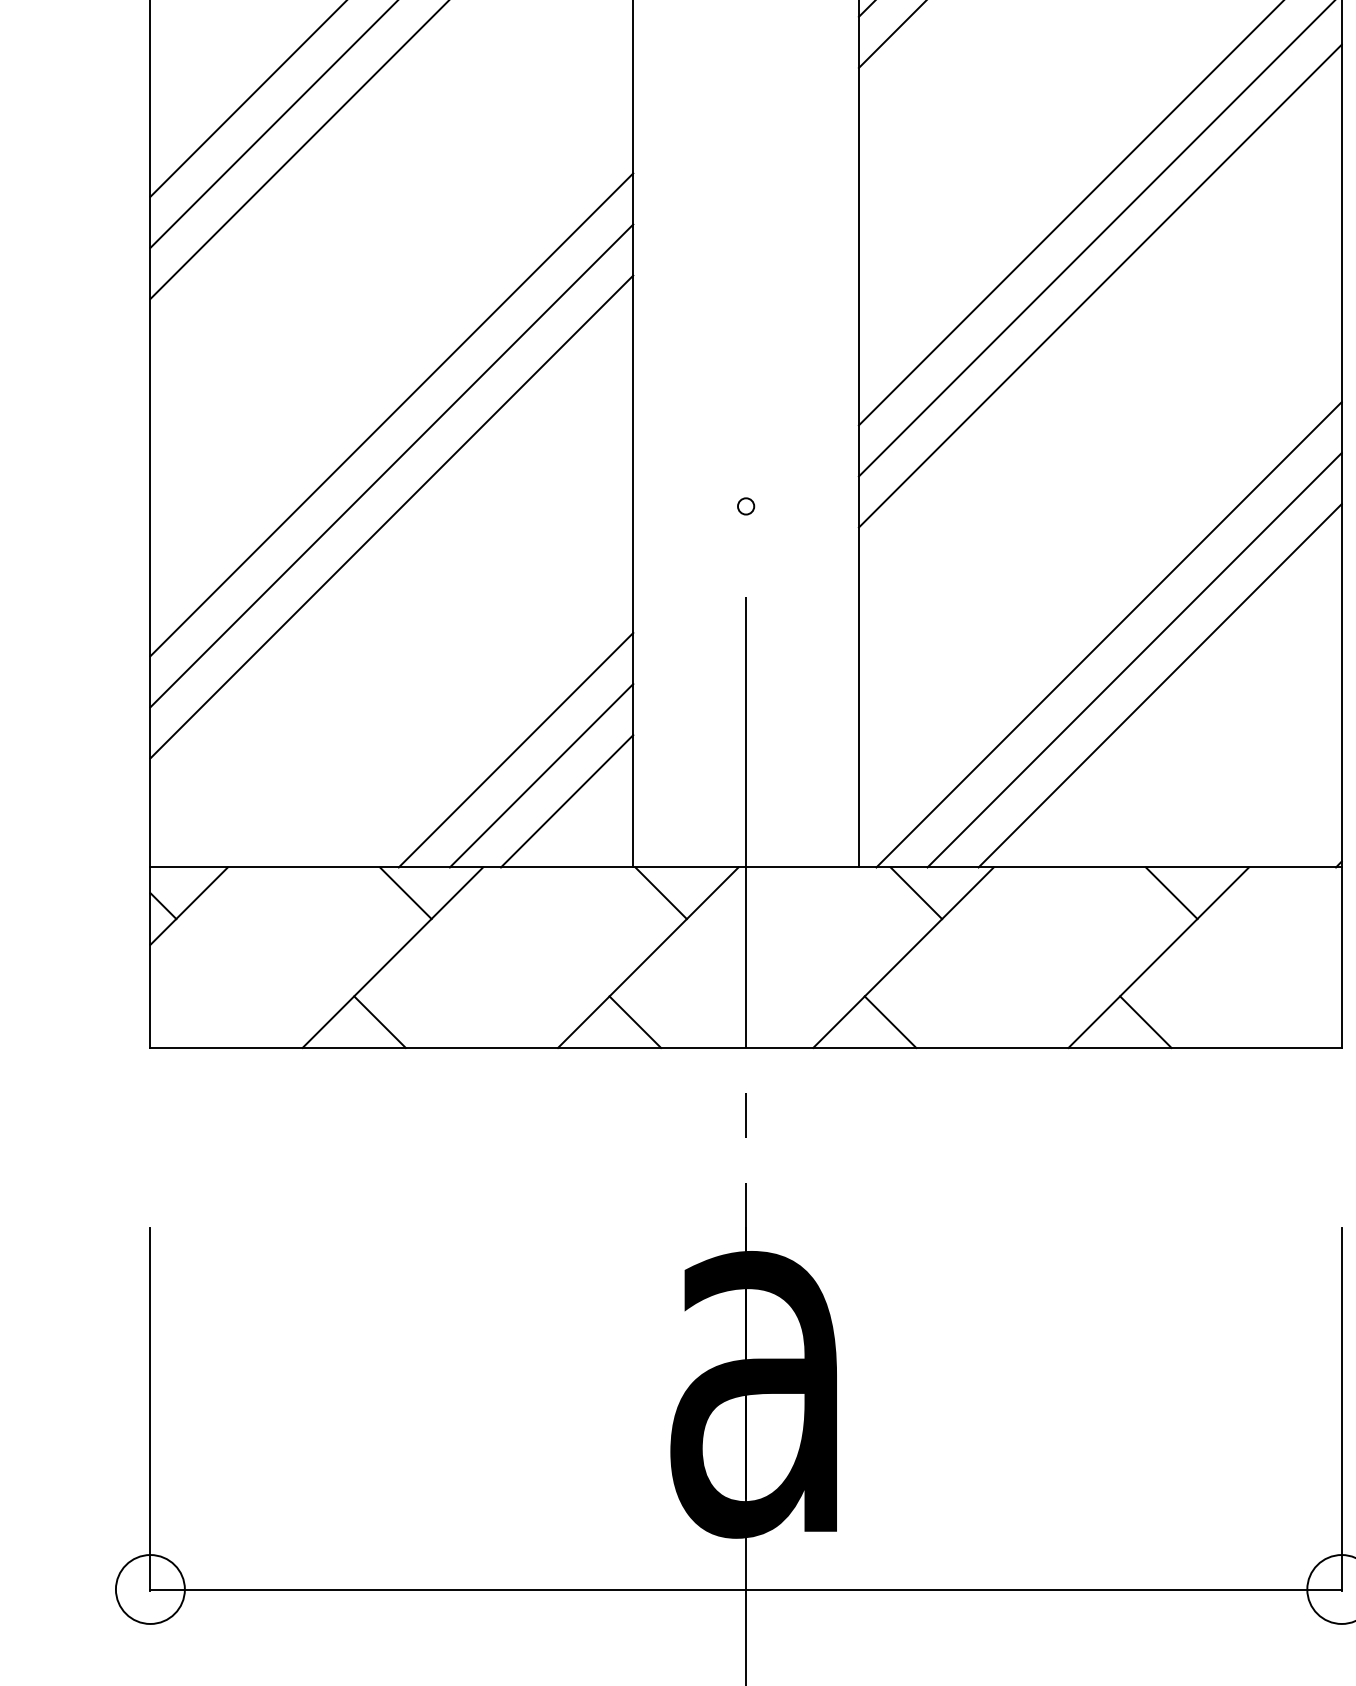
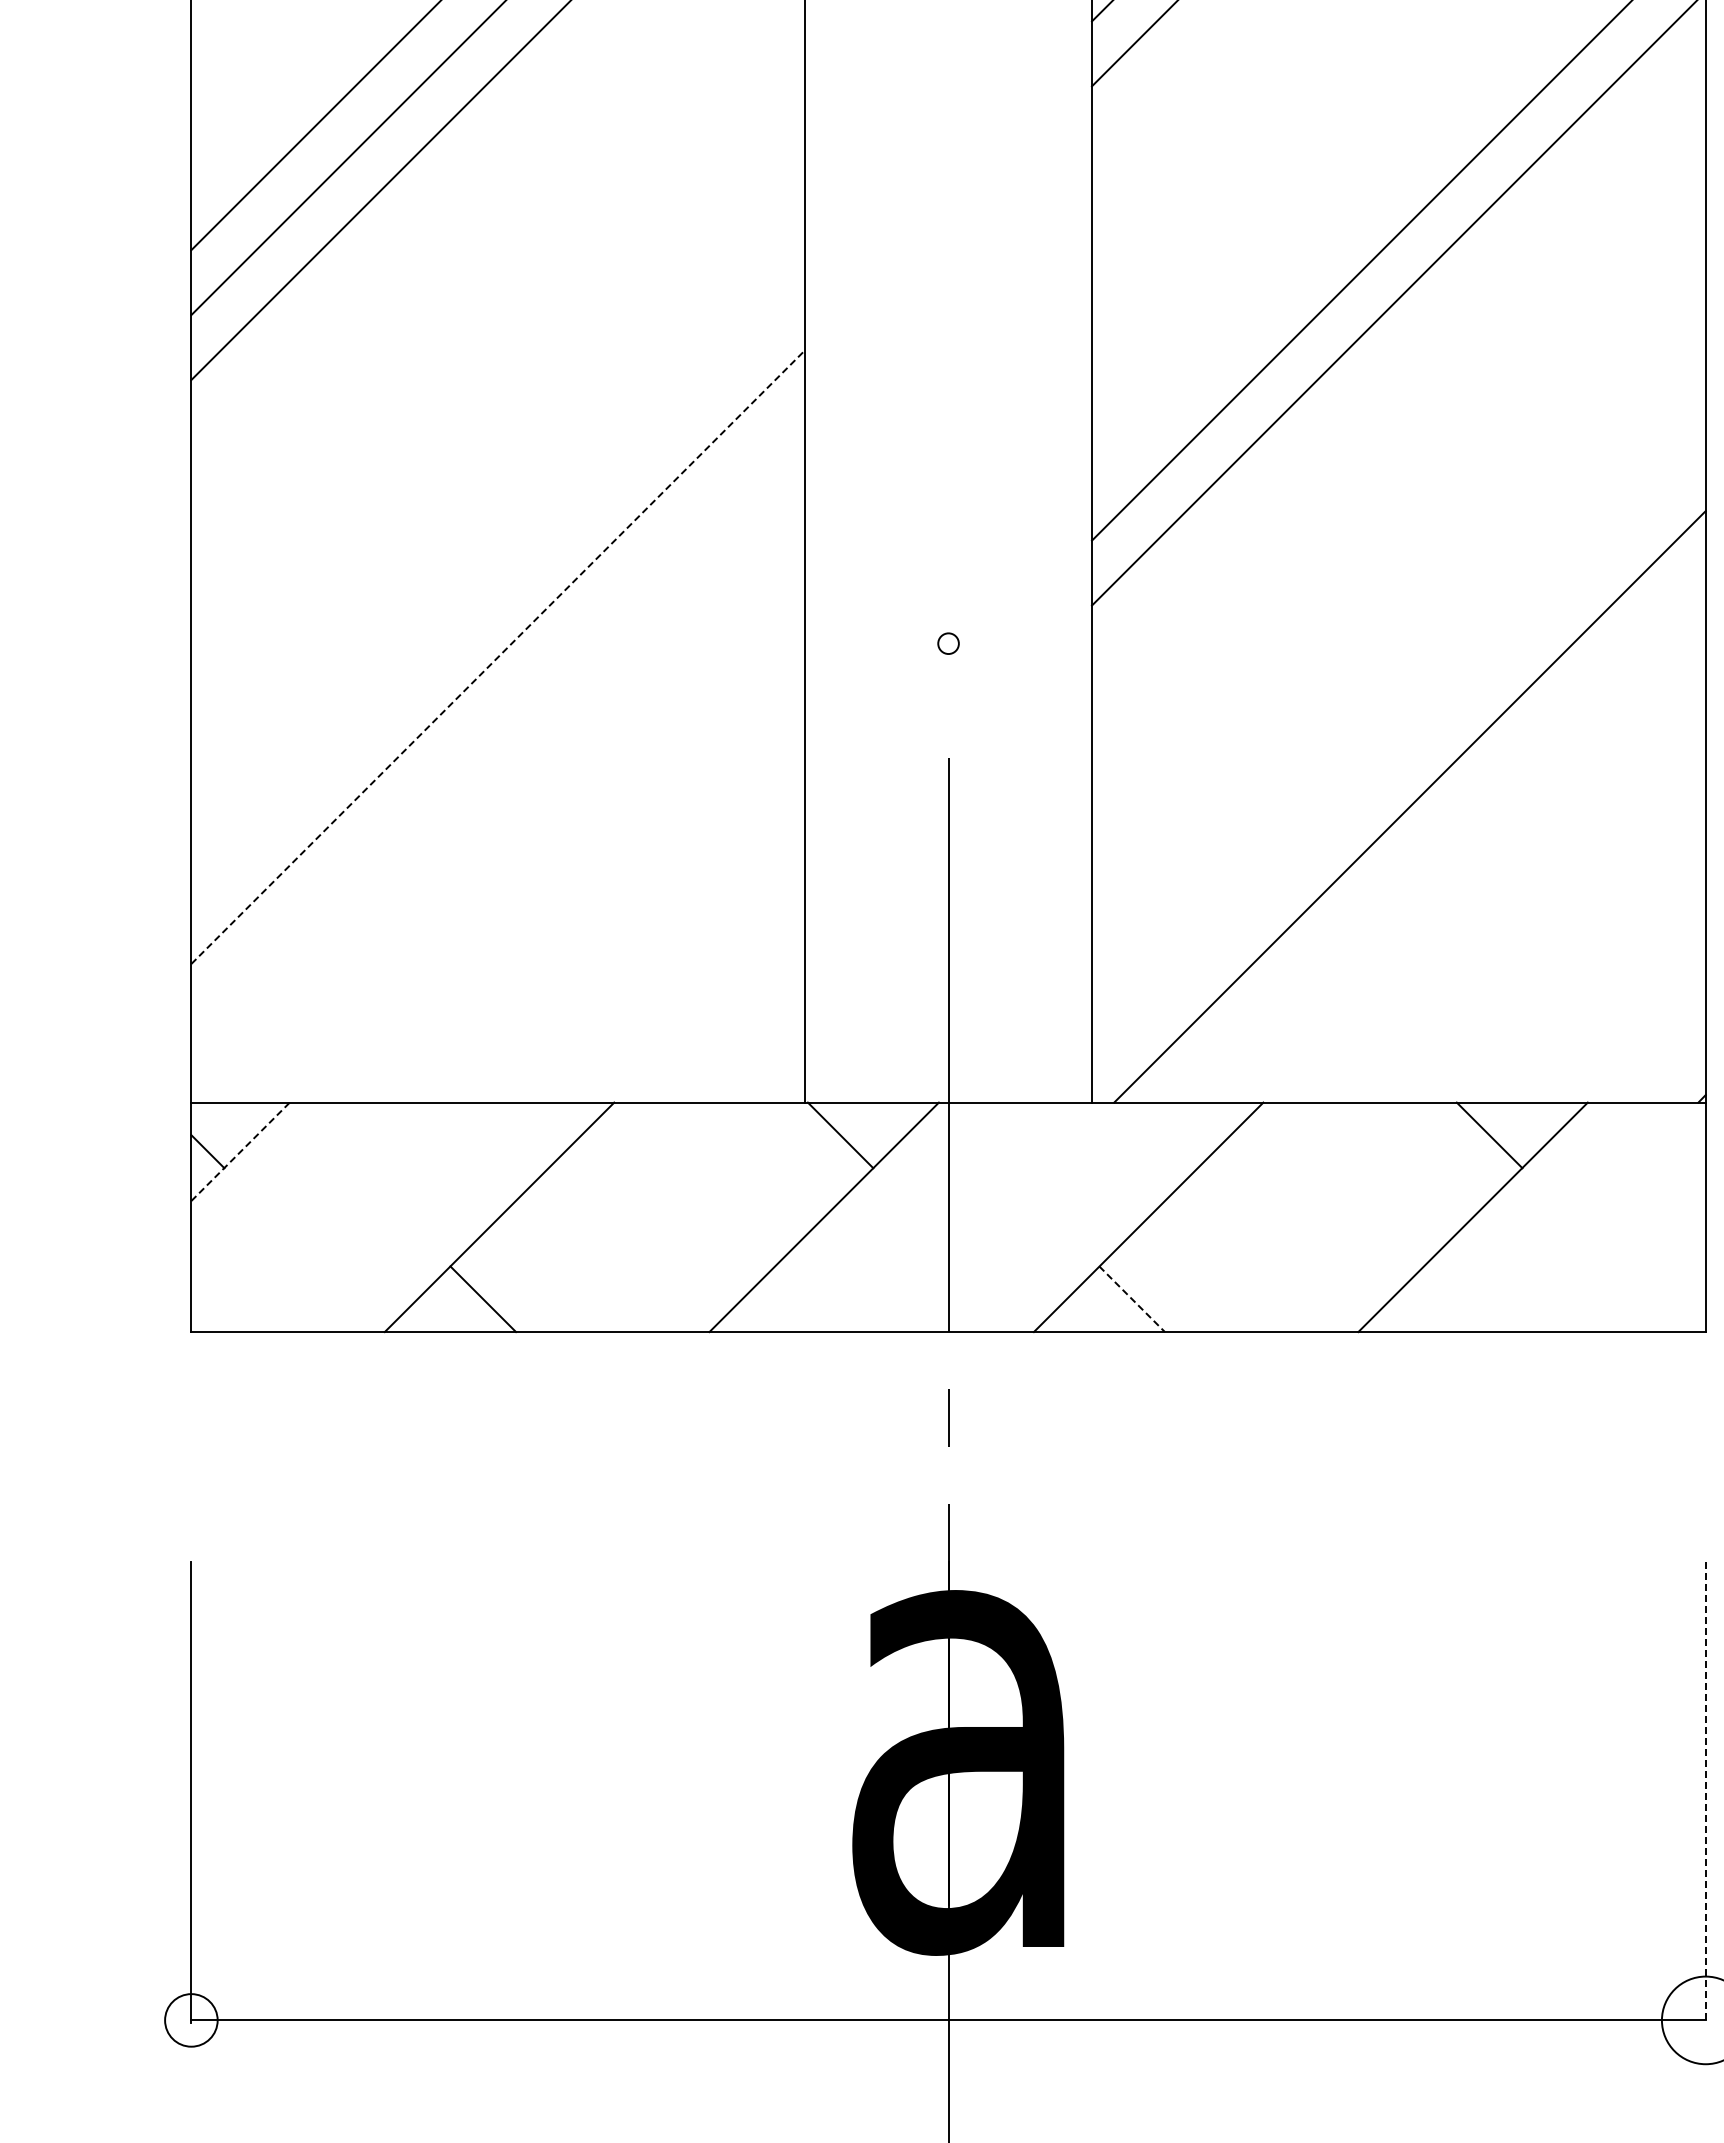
line: (1100, 286) -> (1398, 363), removed
line: (392, 415) -> (498, 527), removed
line: (392, 466) -> (498, 592), removed
line: (392, 516) -> (498, 656), solid -> dashed
line: (1134, 659) -> (1442, 838), removed
line: (1159, 685) -> (1474, 871), removed
line: (516, 750) -> (656, 953), removed
line: (541, 775) -> (688, 985), removed
line: (566, 801) -> (720, 1018), removed
line: (405, 893) -> (515, 1135), removed
line: (915, 893) -> (1164, 1135), removed
line: (189, 905) -> (240, 1151), solid -> dashed
line: (635, 1022) -> (807, 1299), removed
line: (890, 1022) -> (1132, 1299), solid -> dashed
line: (1145, 1022) -> (1456, 1299), removed
line: (1341, 1410) -> (1705, 1792), solid -> dashed
circle: (150, 1589) -> (191, 2020), size x0.6

